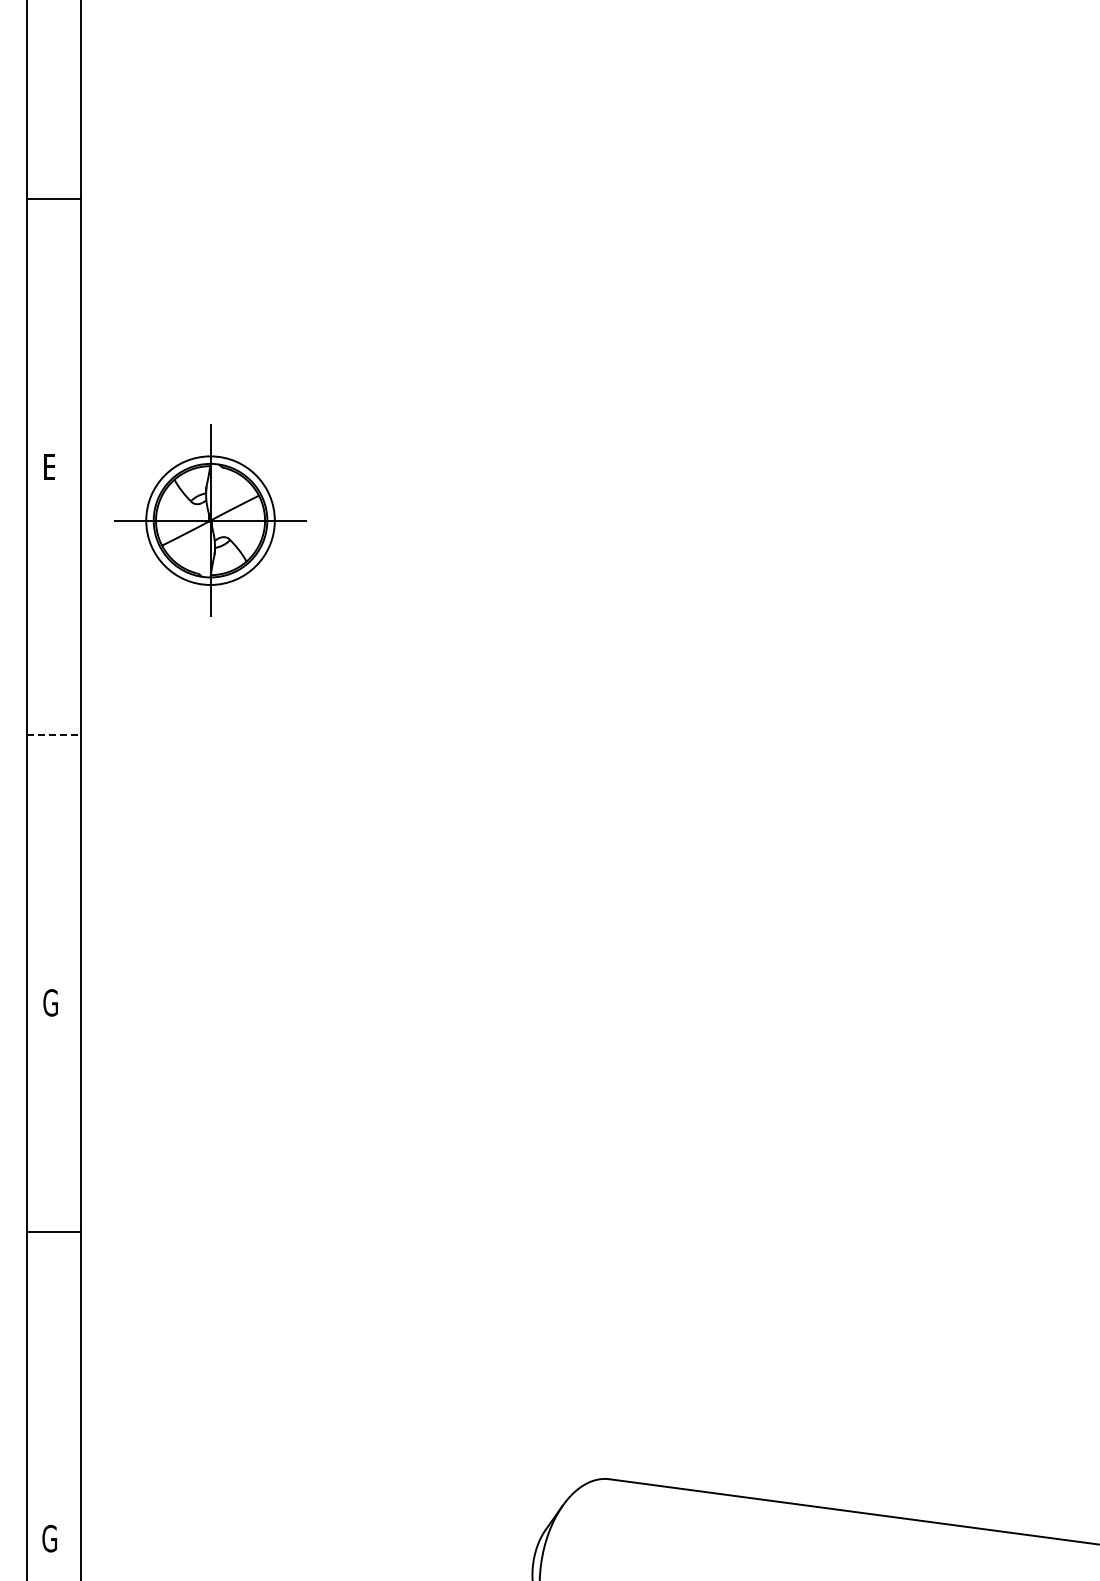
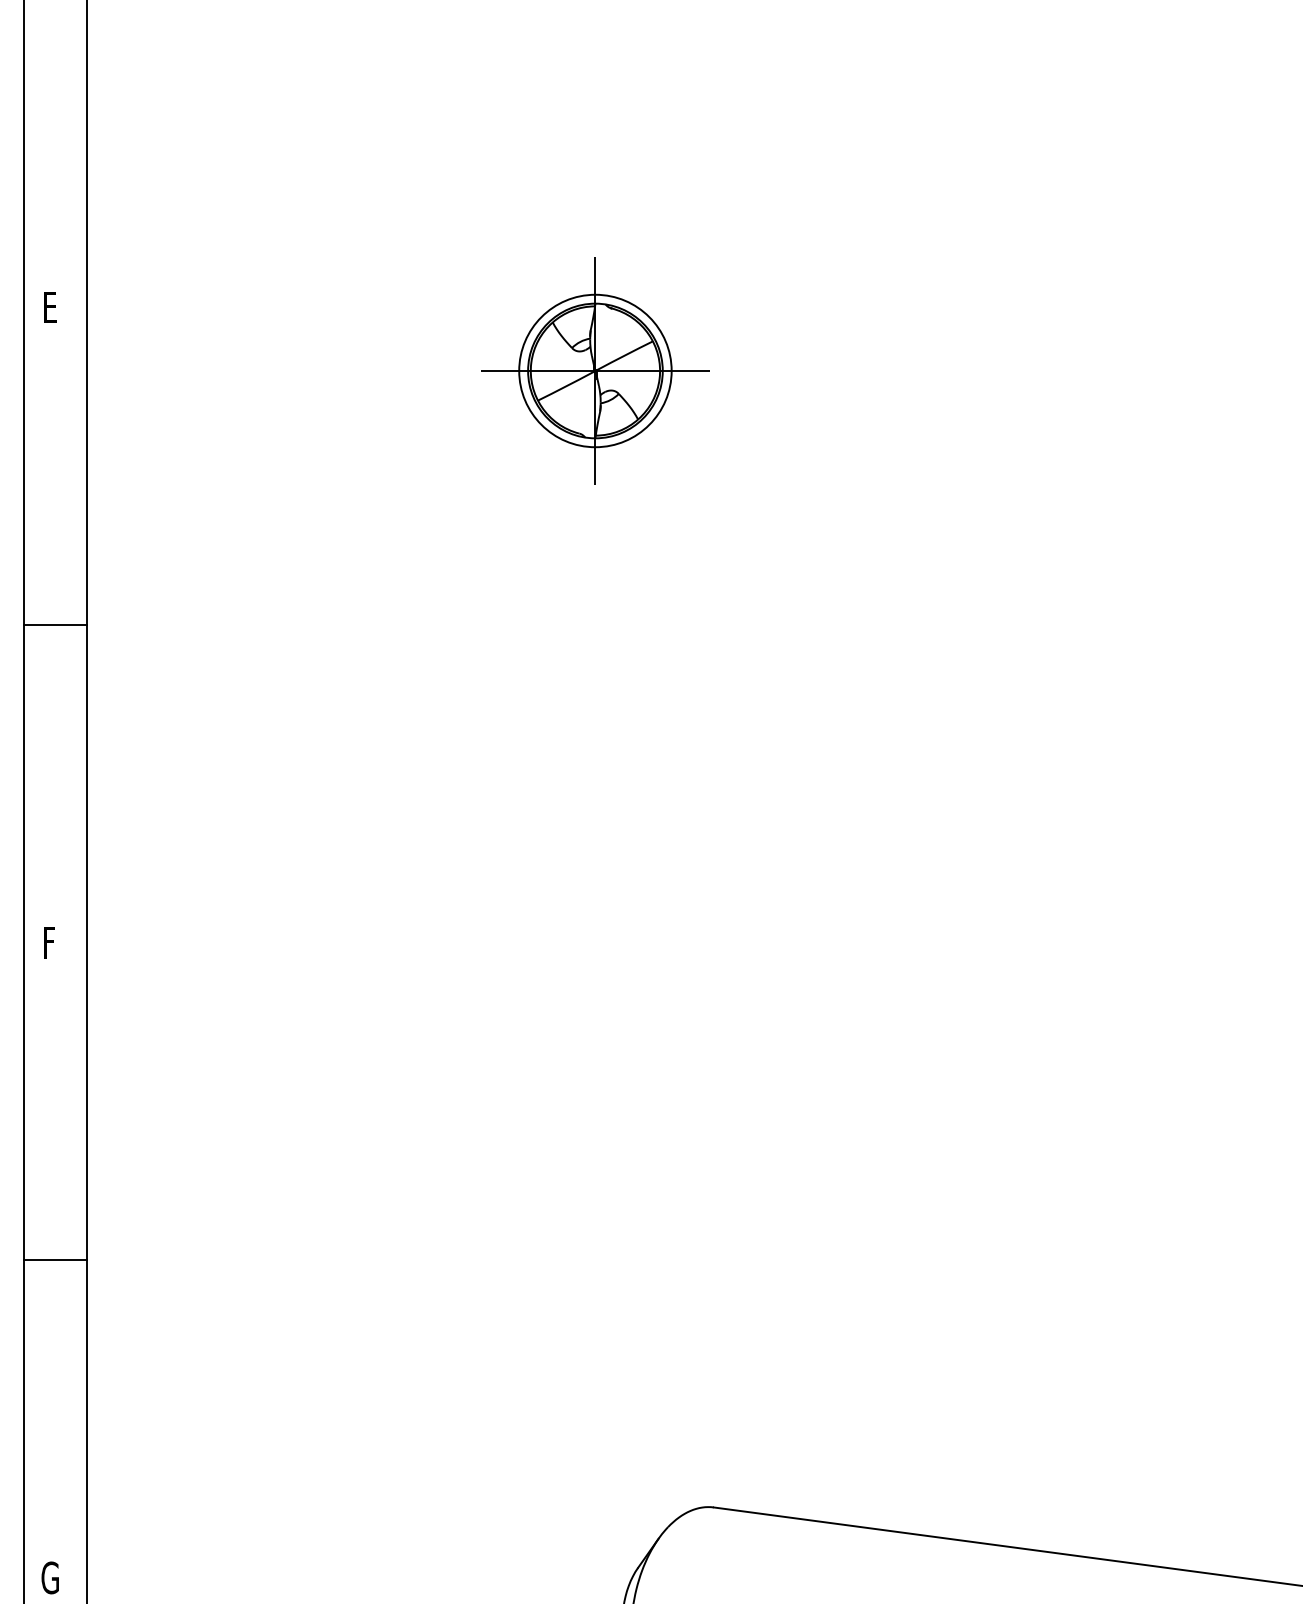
part: (210, 520) -> (595, 370), moved
line: (54, 735) -> (55, 625), dashed -> solid
text: (50, 1002) -> (51, 942), G -> F
line: (53, 1231) -> (54, 1259), moved

